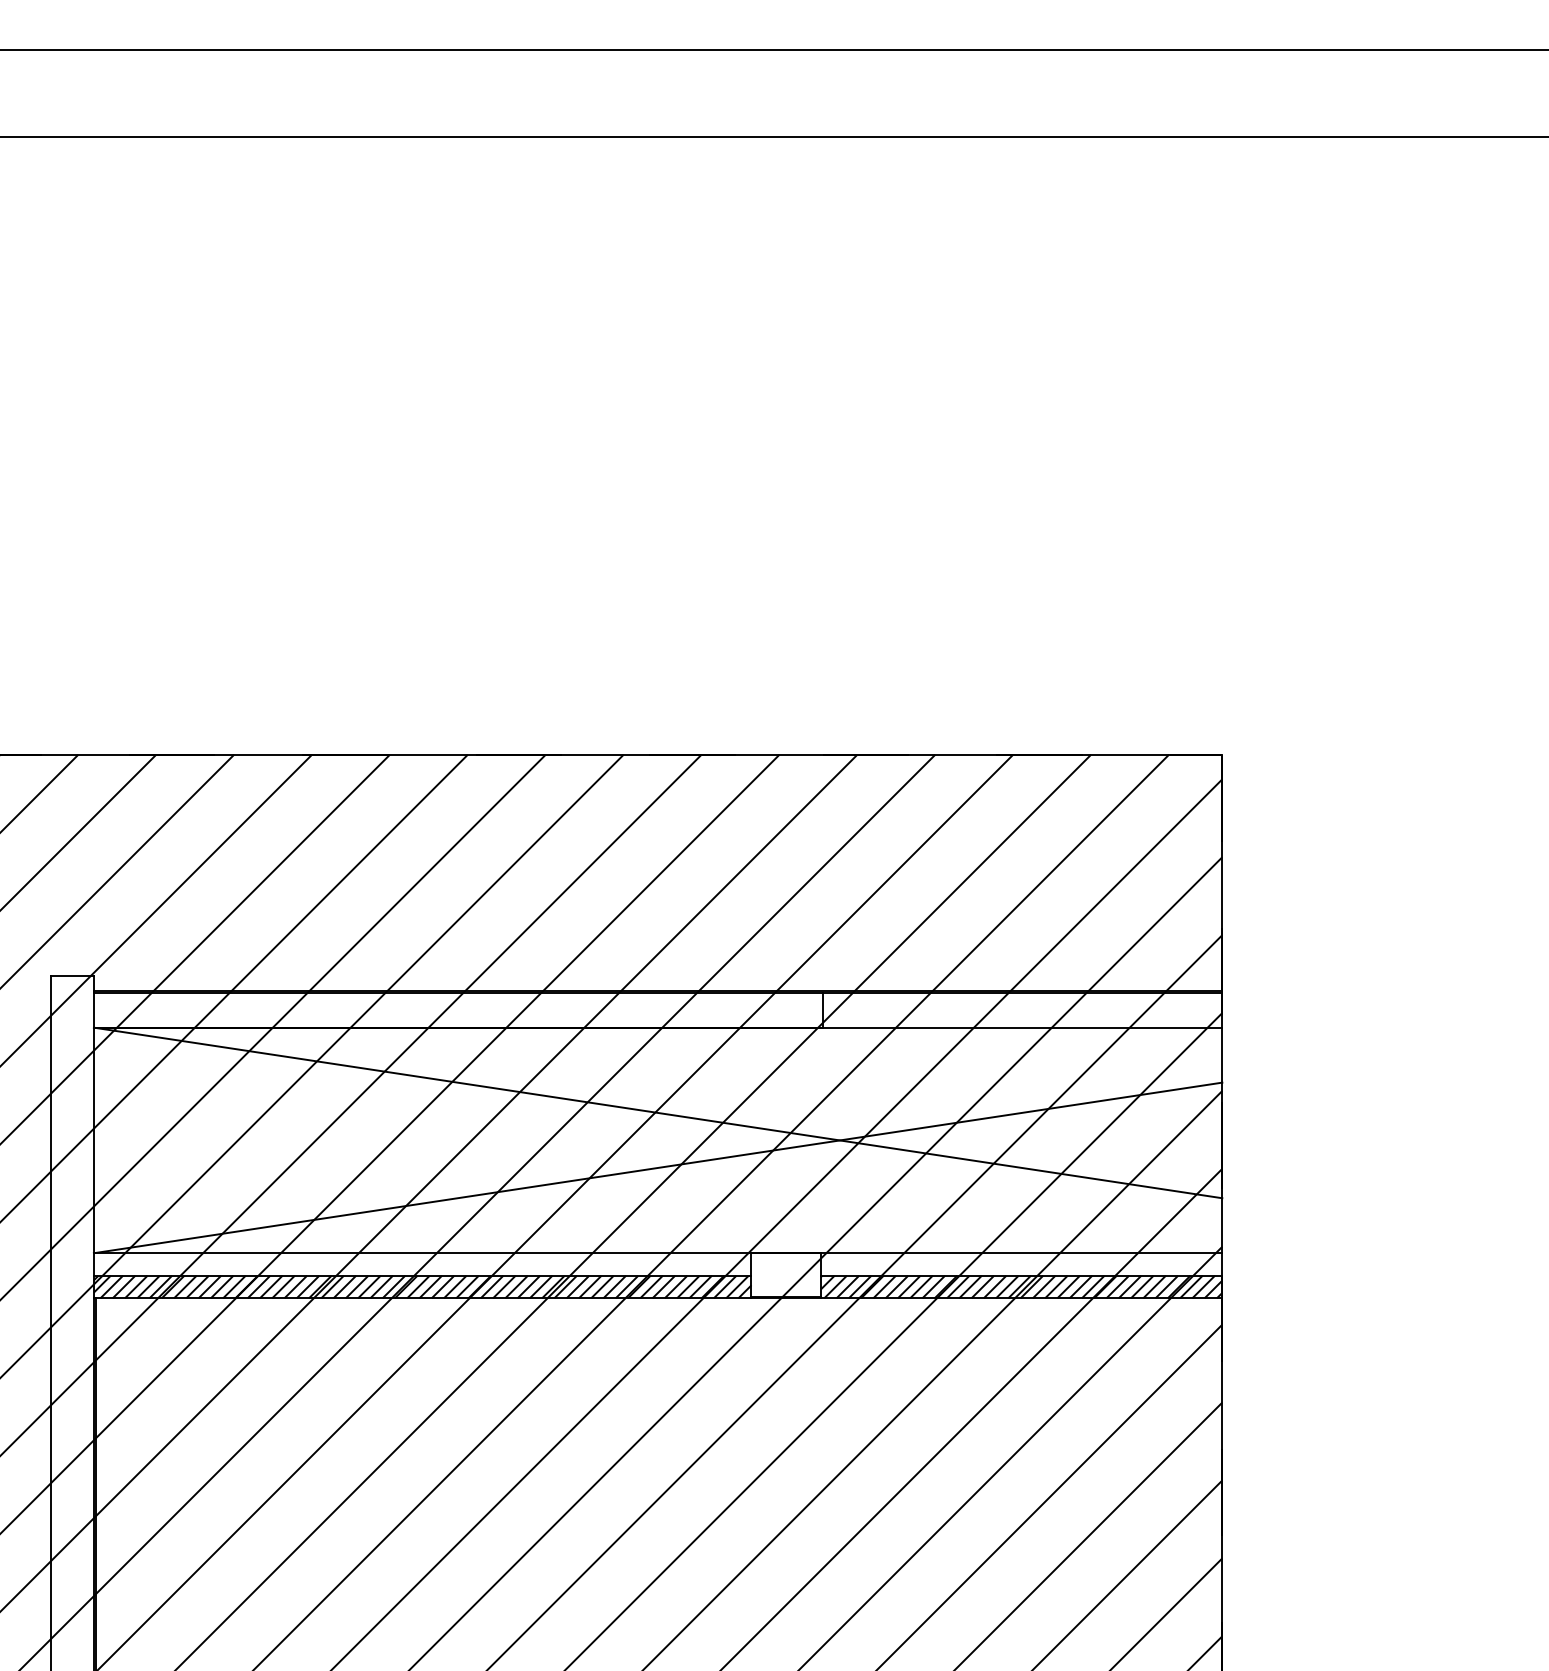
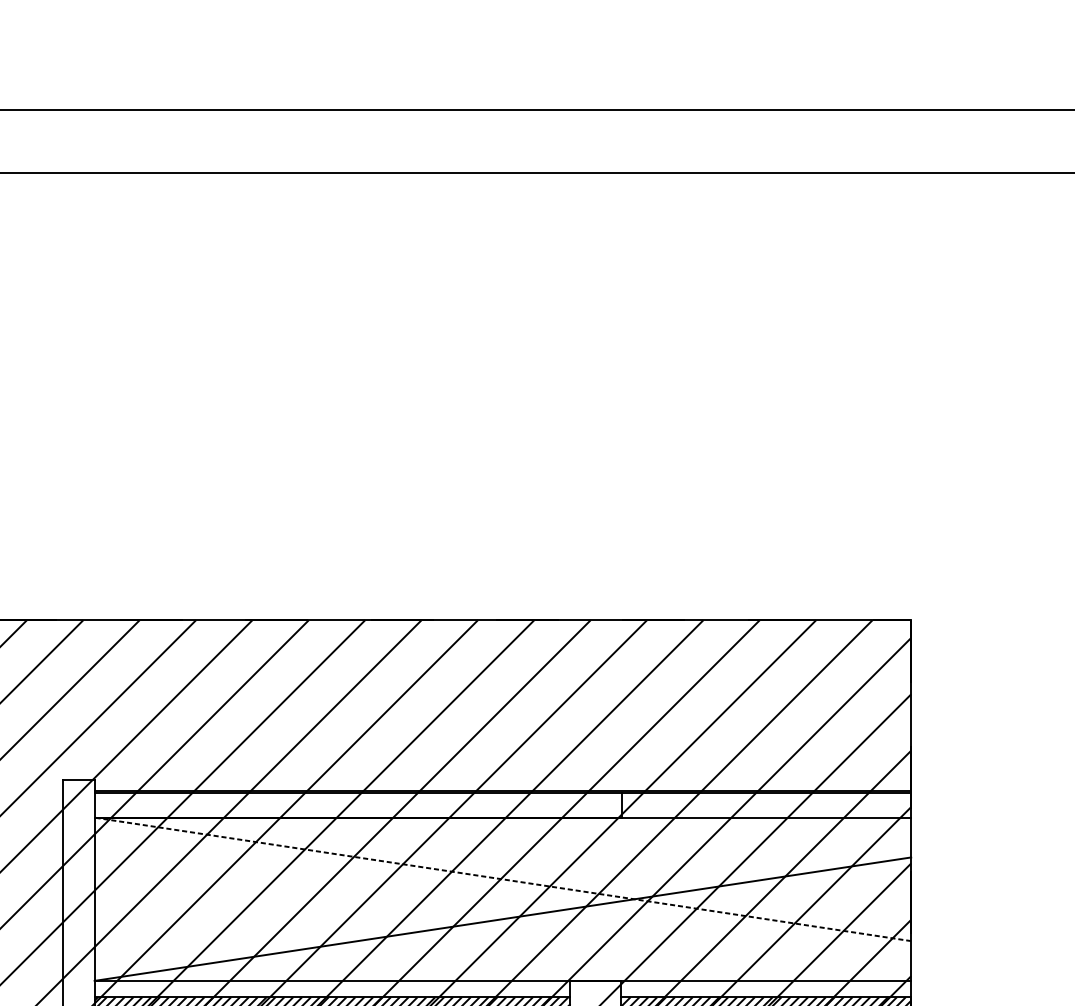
line: (658, 1112) -> (503, 879), solid -> dashed

